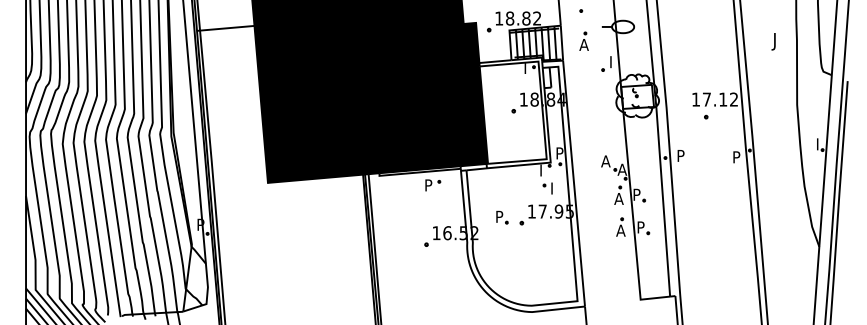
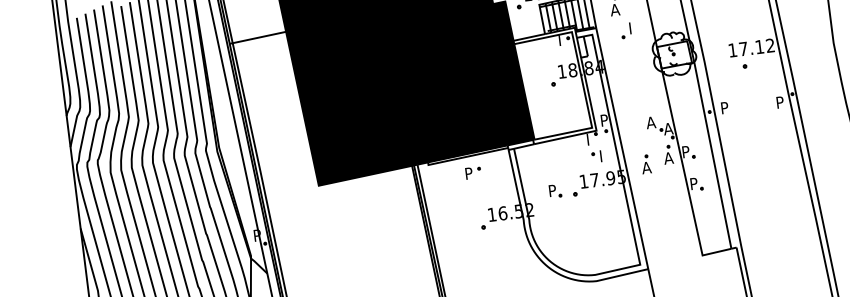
part: (606, 63) -> (626, 30), moved
part: (433, 185) -> (473, 173), moved
part: (620, 226) -> (645, 163), moved

